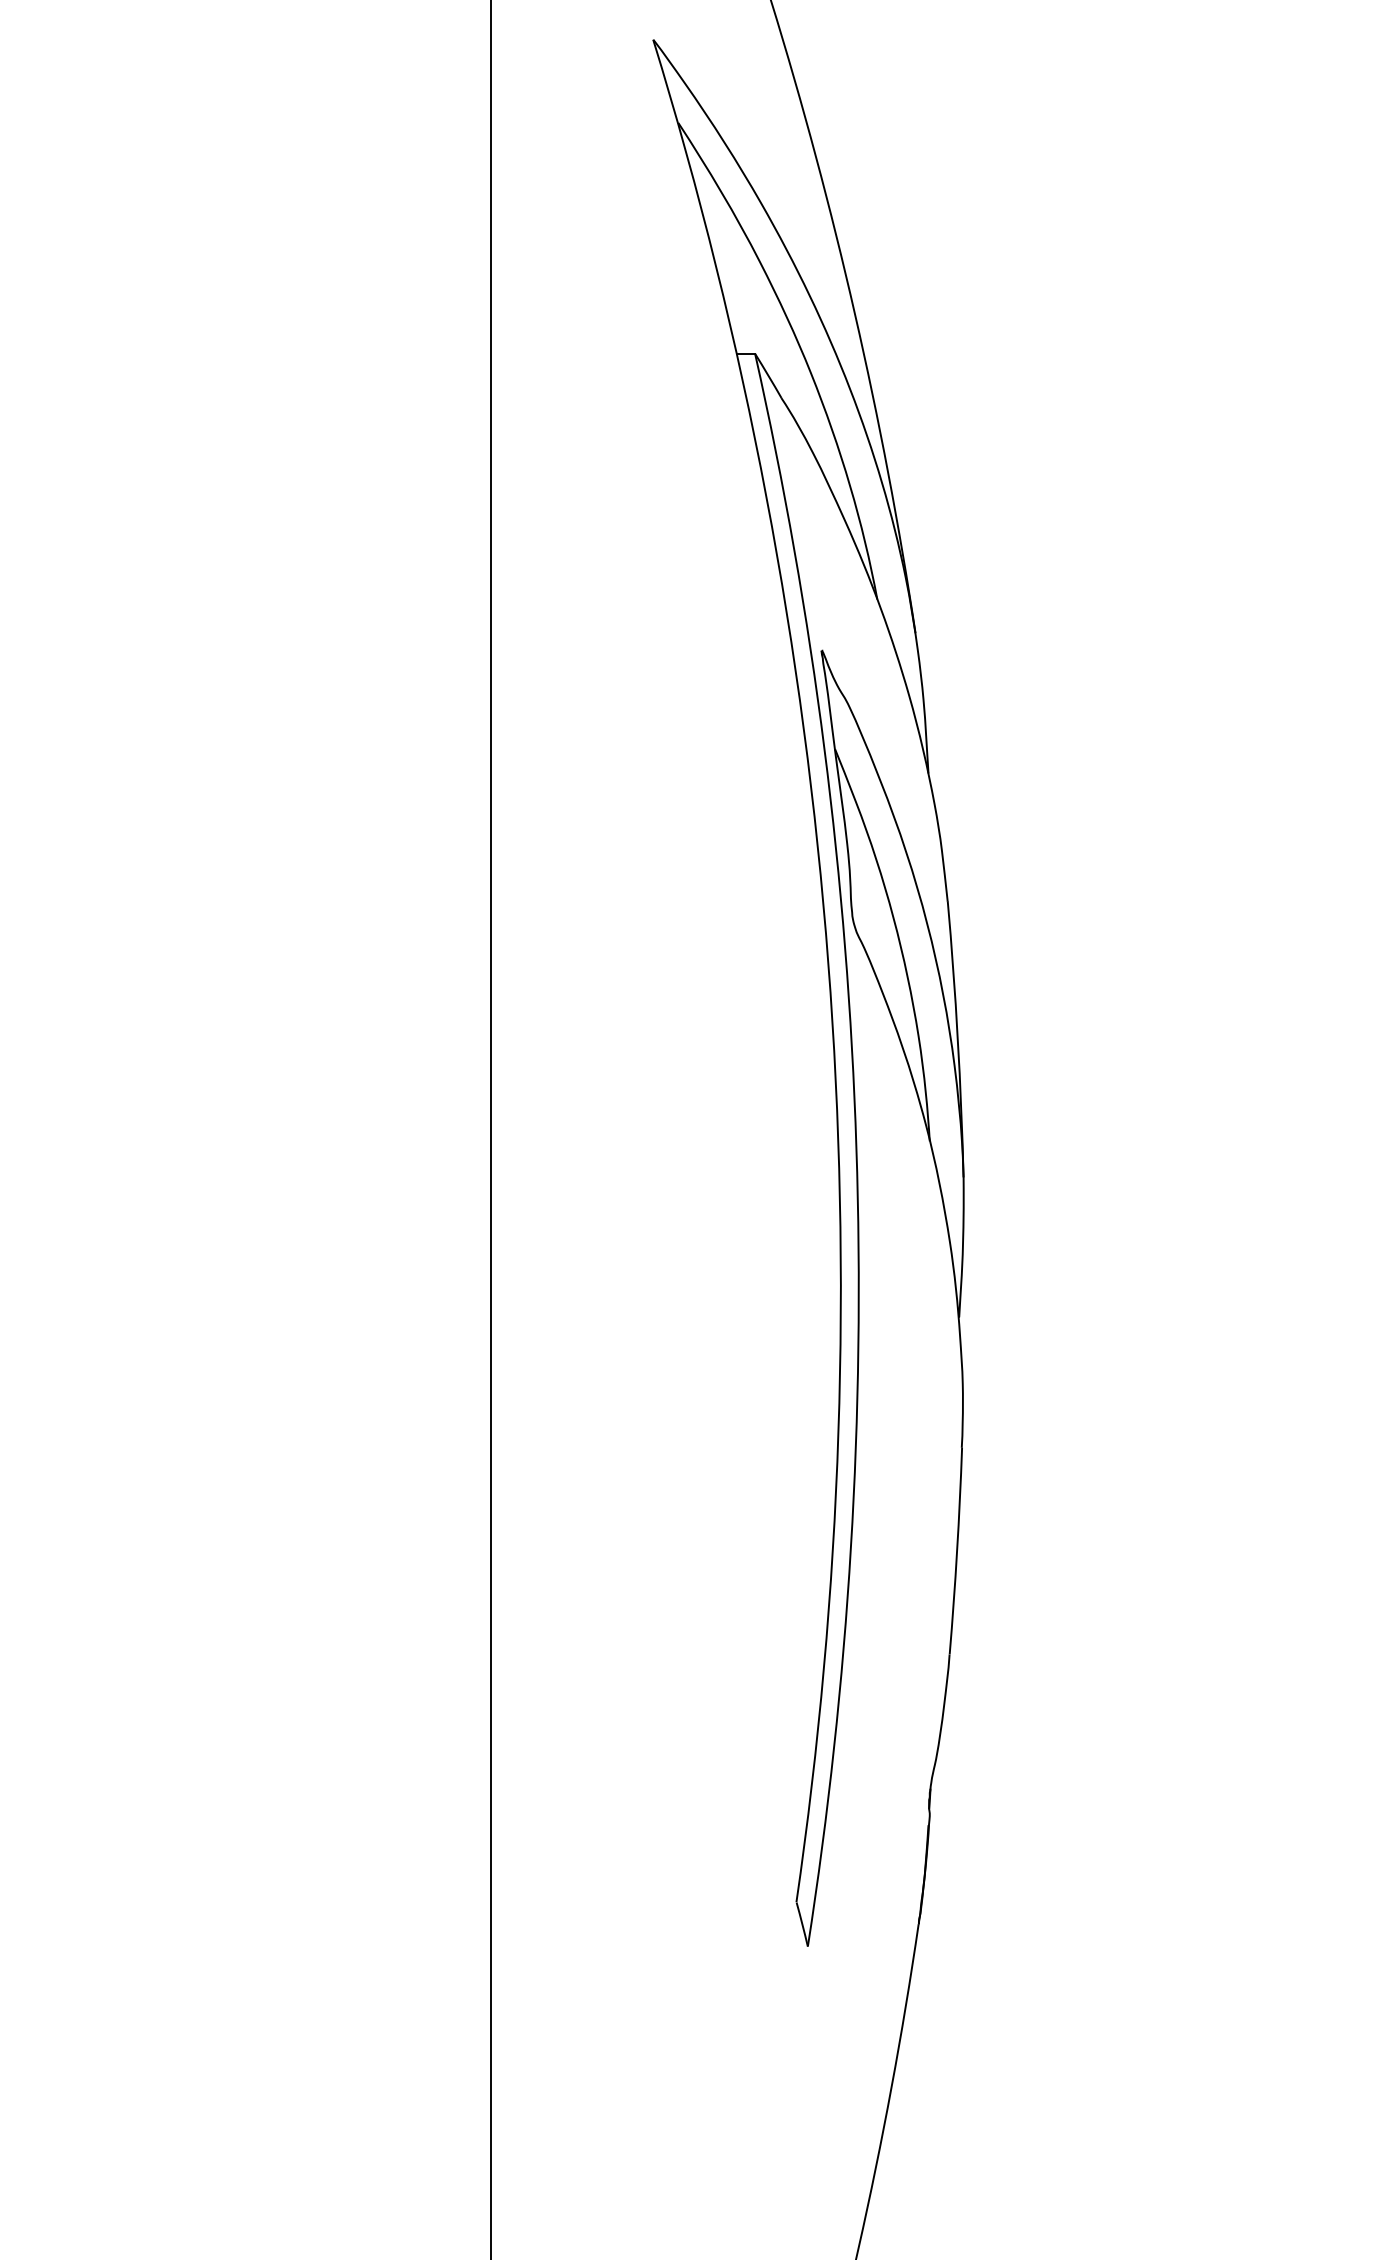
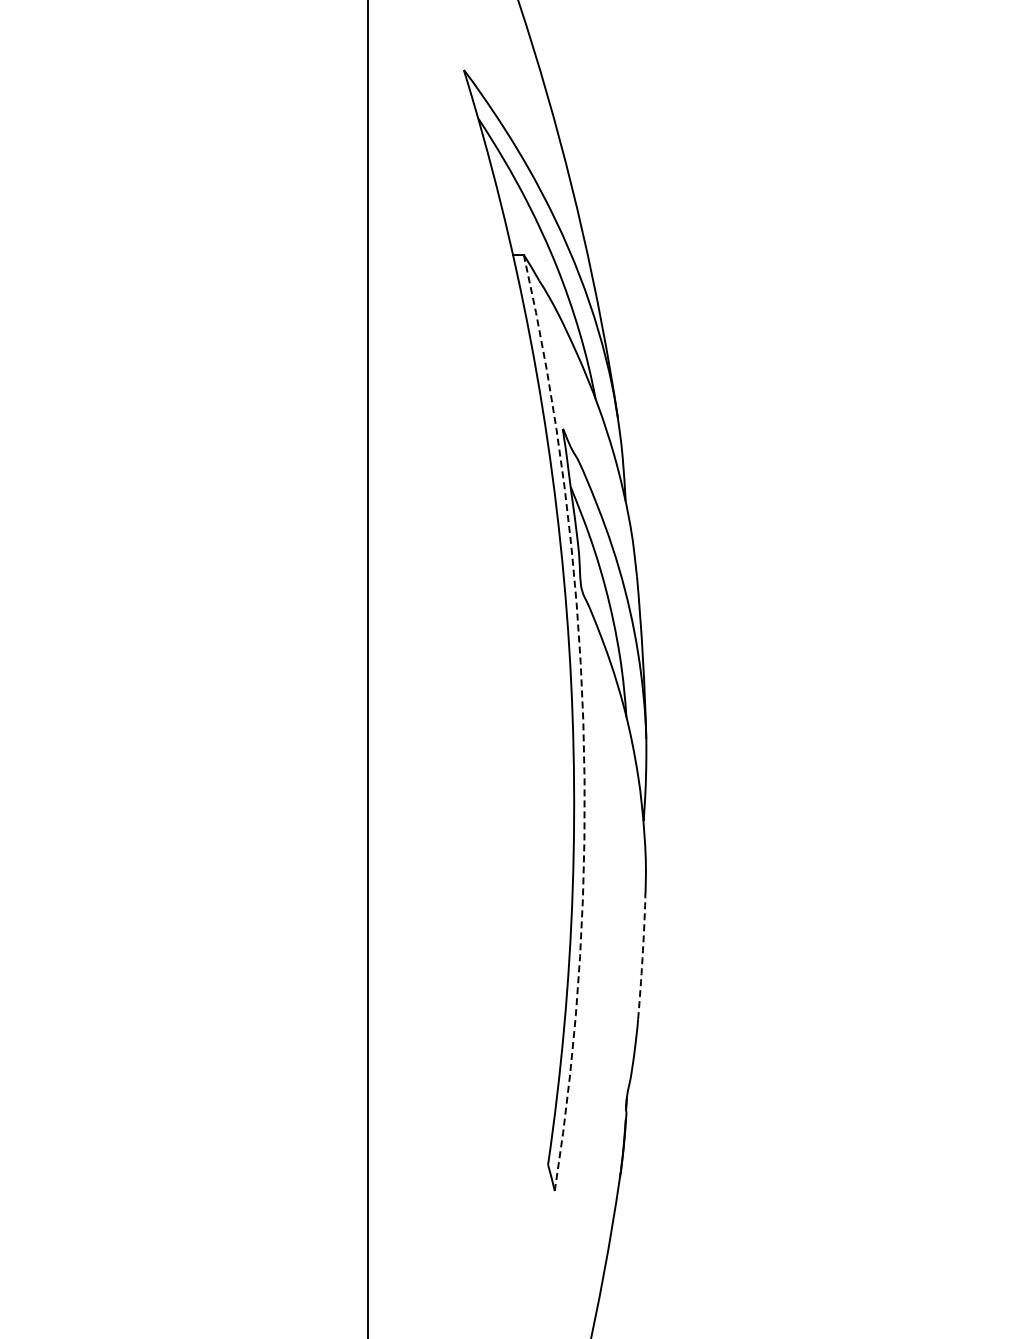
arc: (856, 1147) -> (583, 721), solid -> dashed
arc: (957, 1551) -> (642, 958), solid -> dashed

